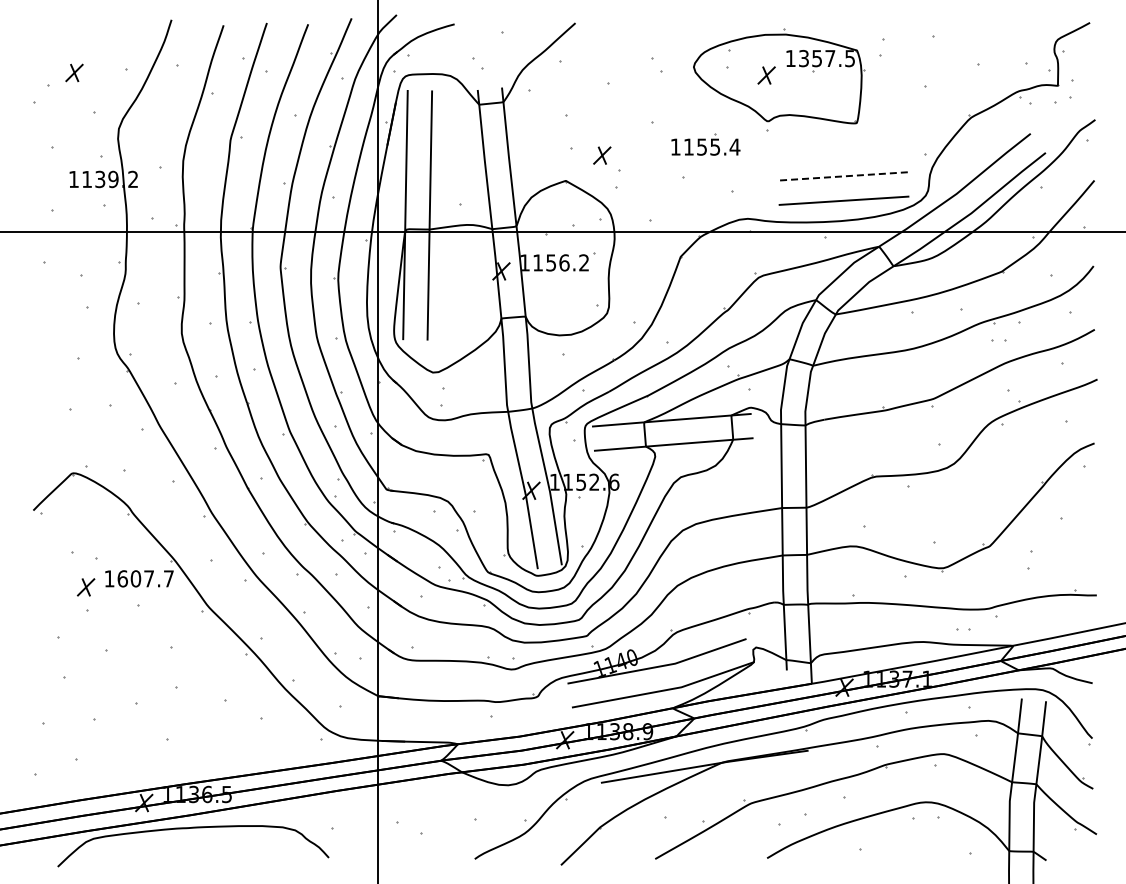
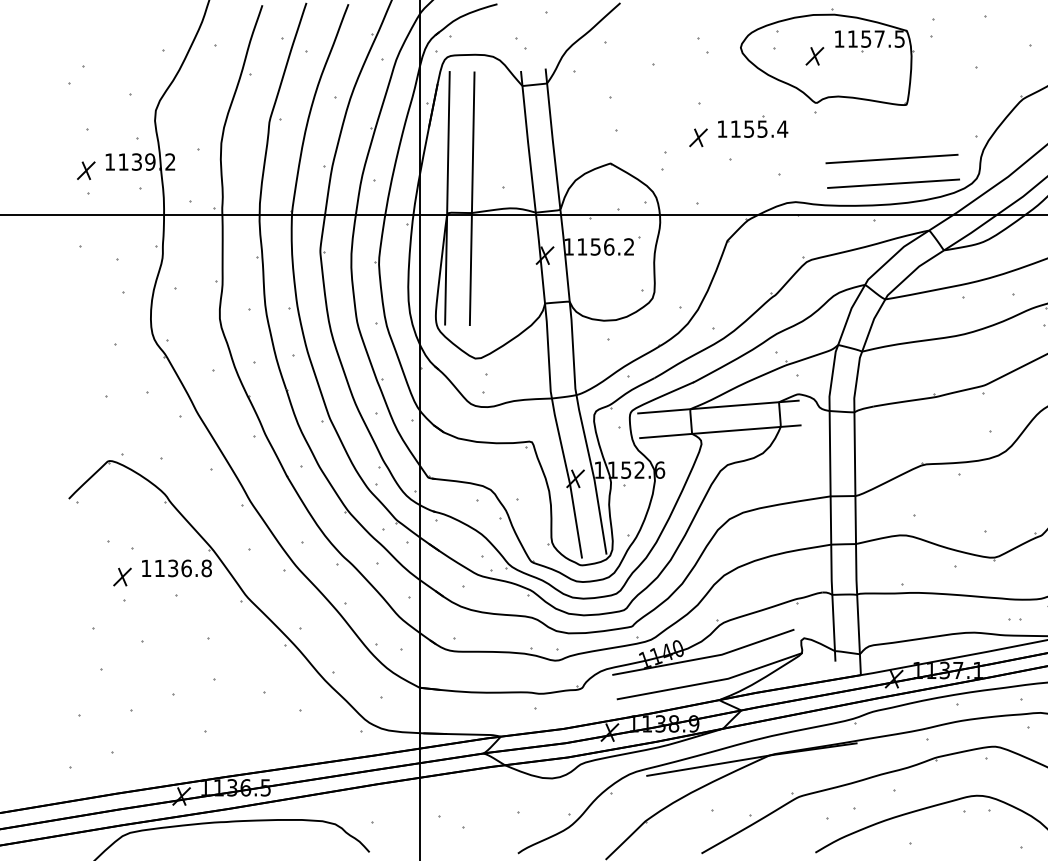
text: (803, 58) -> (852, 39), 1357.5 -> 1157.5
part: (74, 72) -> (86, 170), moved
part: (602, 155) -> (698, 137), moved
line: (841, 176) -> (891, 159), dashed -> solid
text: (145, 578) -> (182, 568), 1607.7 -> 1136.8

